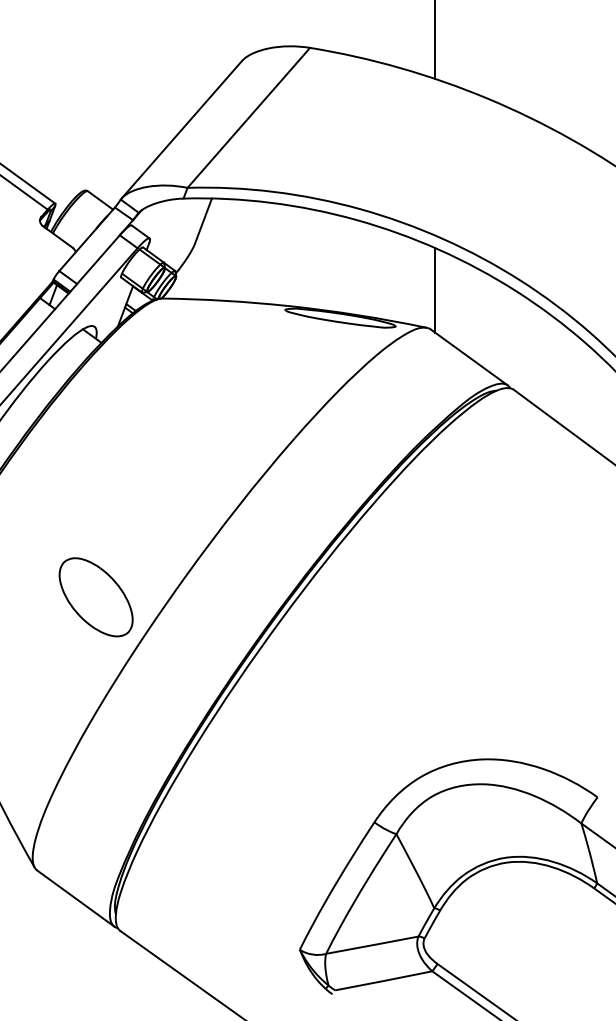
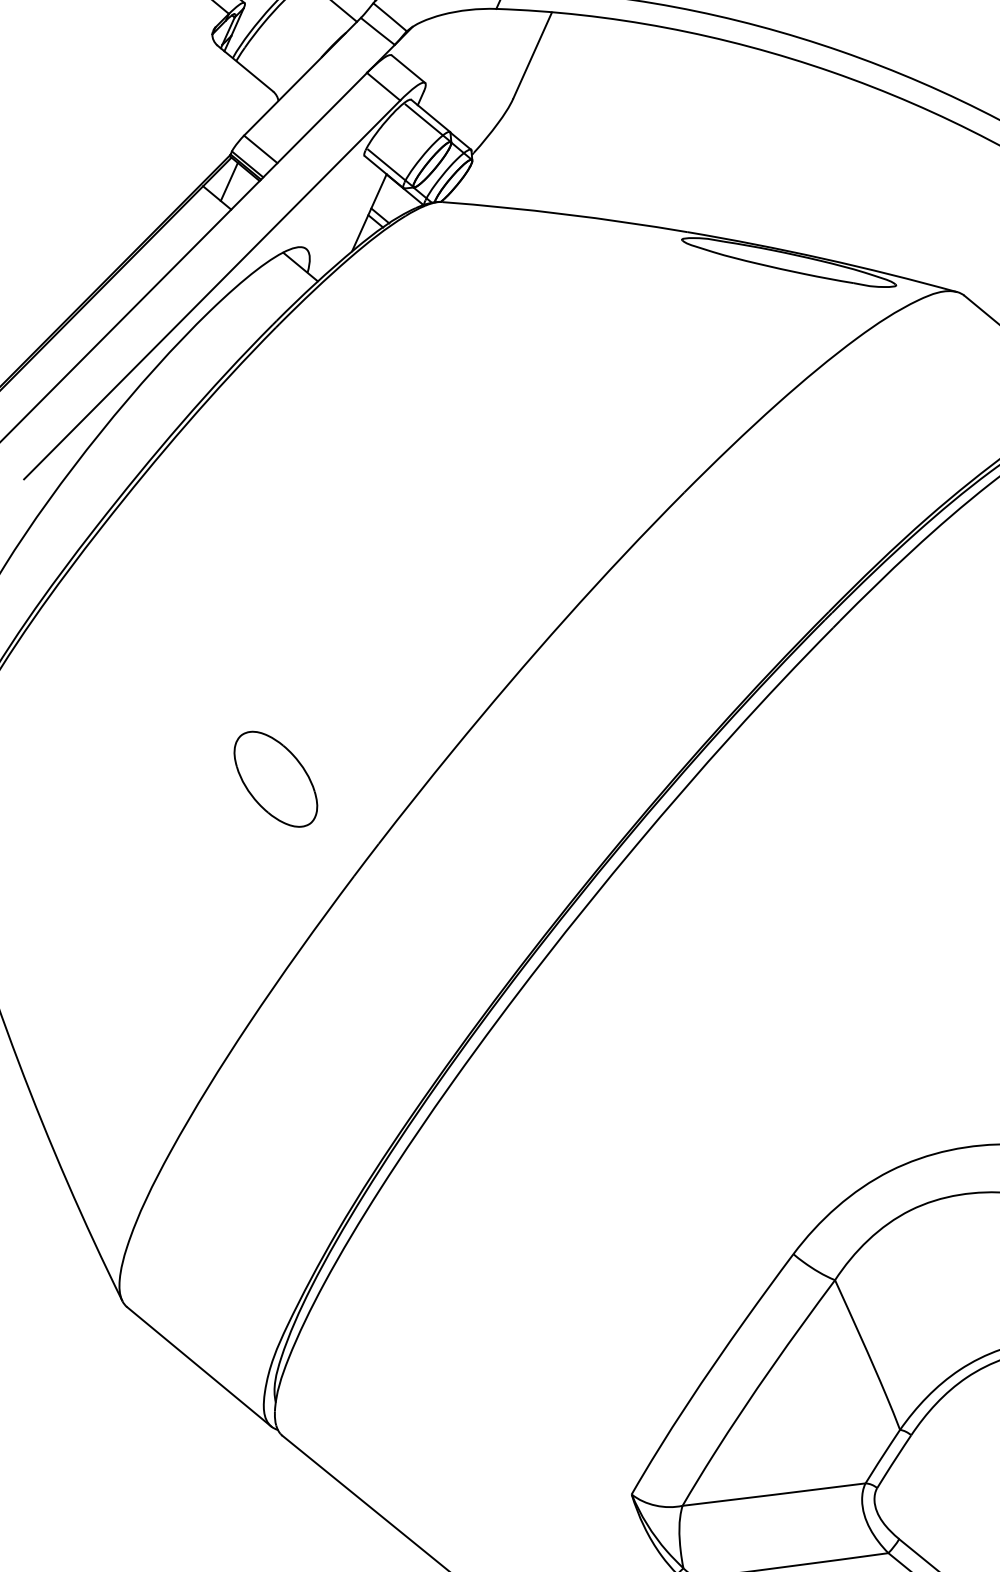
line: (435, 290) -> (978, 220), removed
part: (95, 597) -> (274, 779), size x0.6

